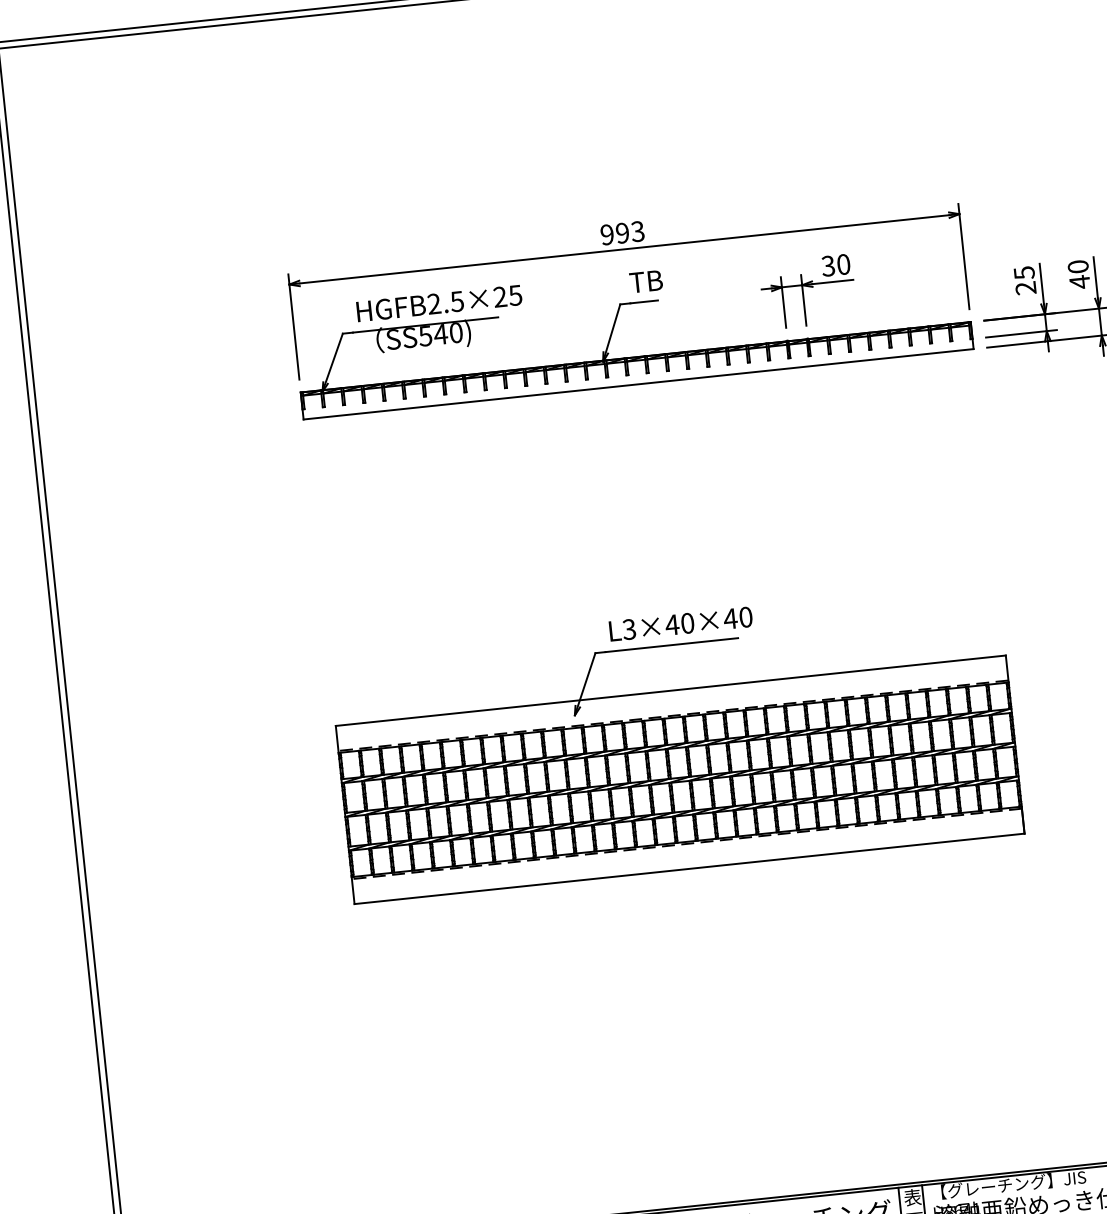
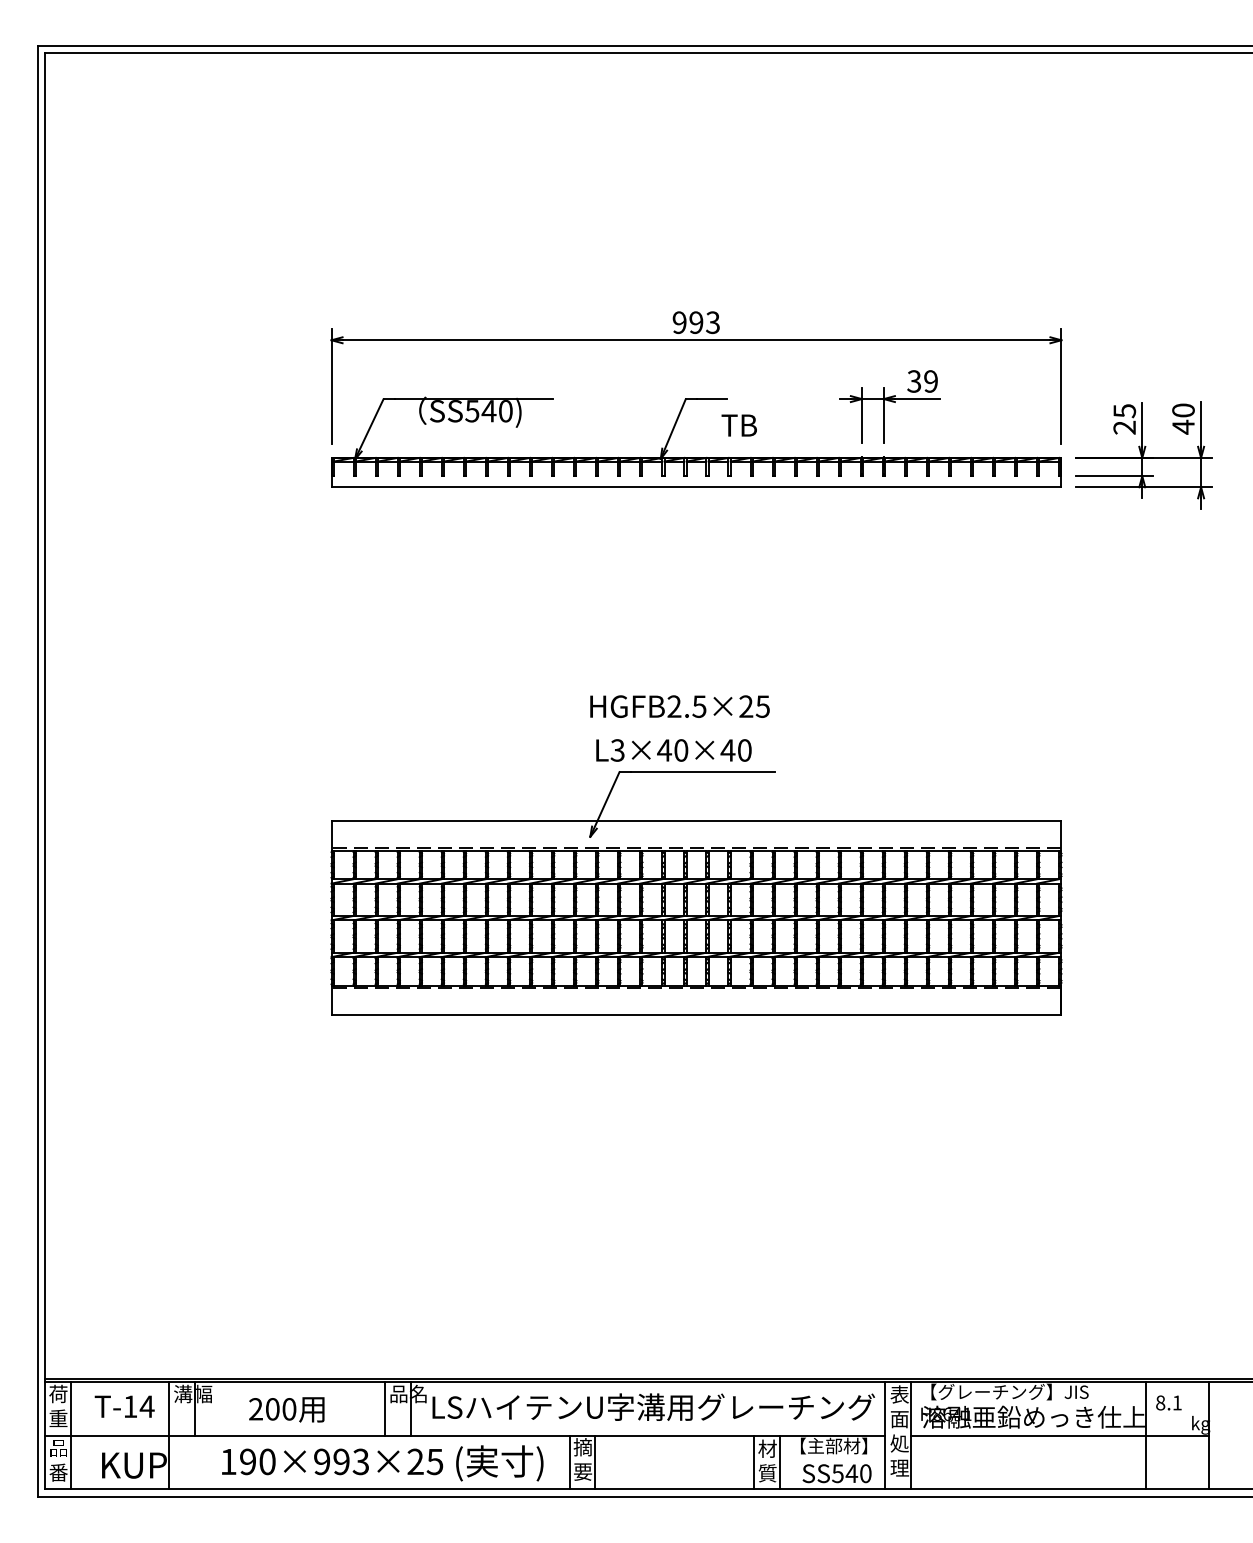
text: (843, 264) -> (930, 381), 30 -> 39
text: (645, 281) -> (738, 425), moved
text: (438, 303) -> (679, 706), moved
text: (680, 624) -> (673, 750), moved

